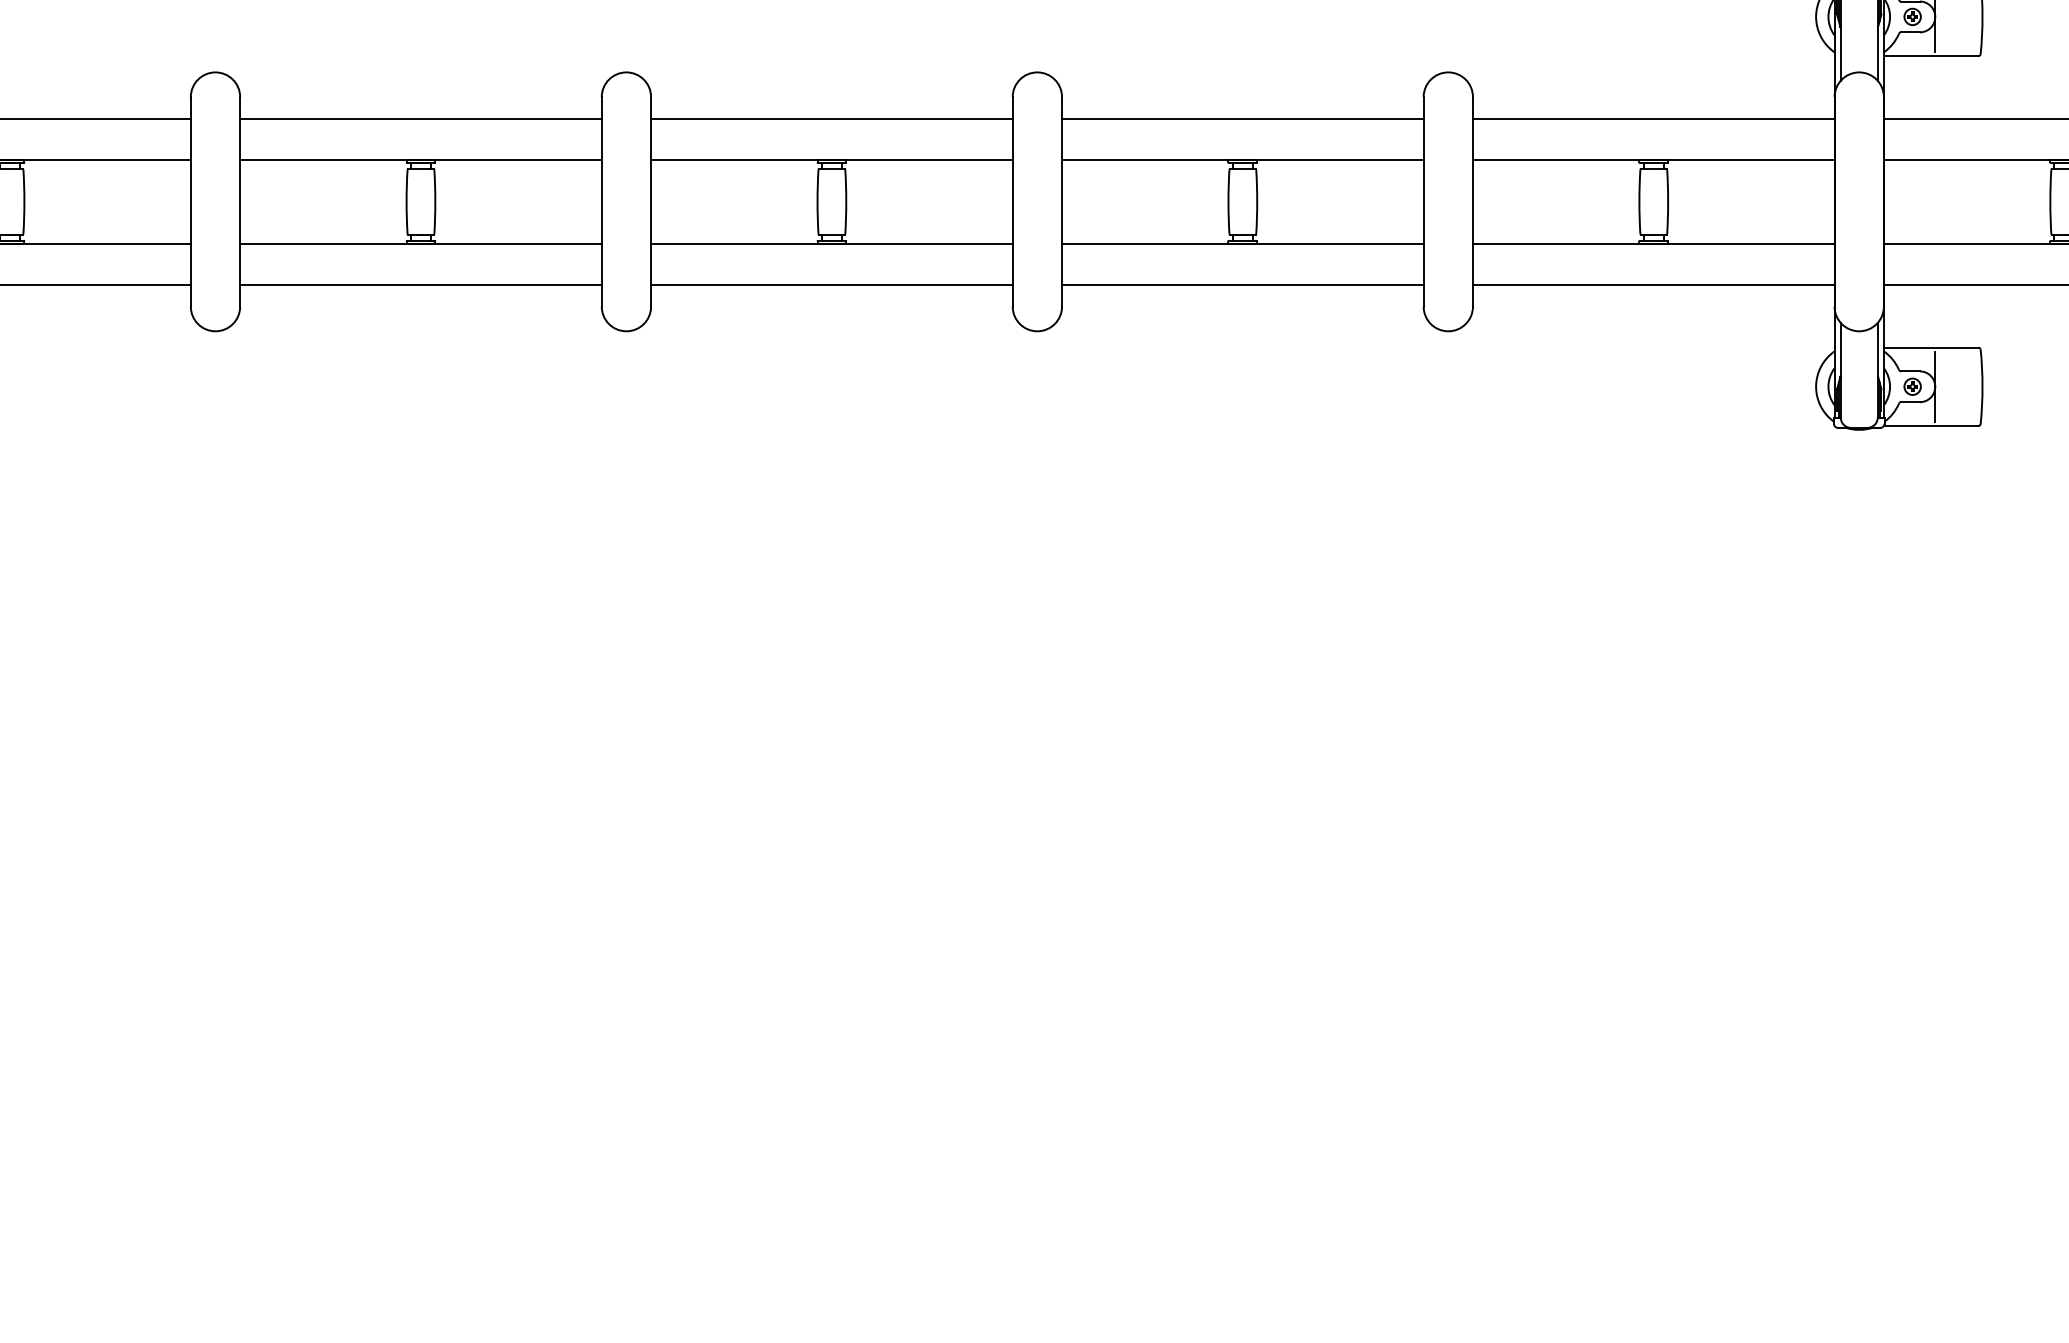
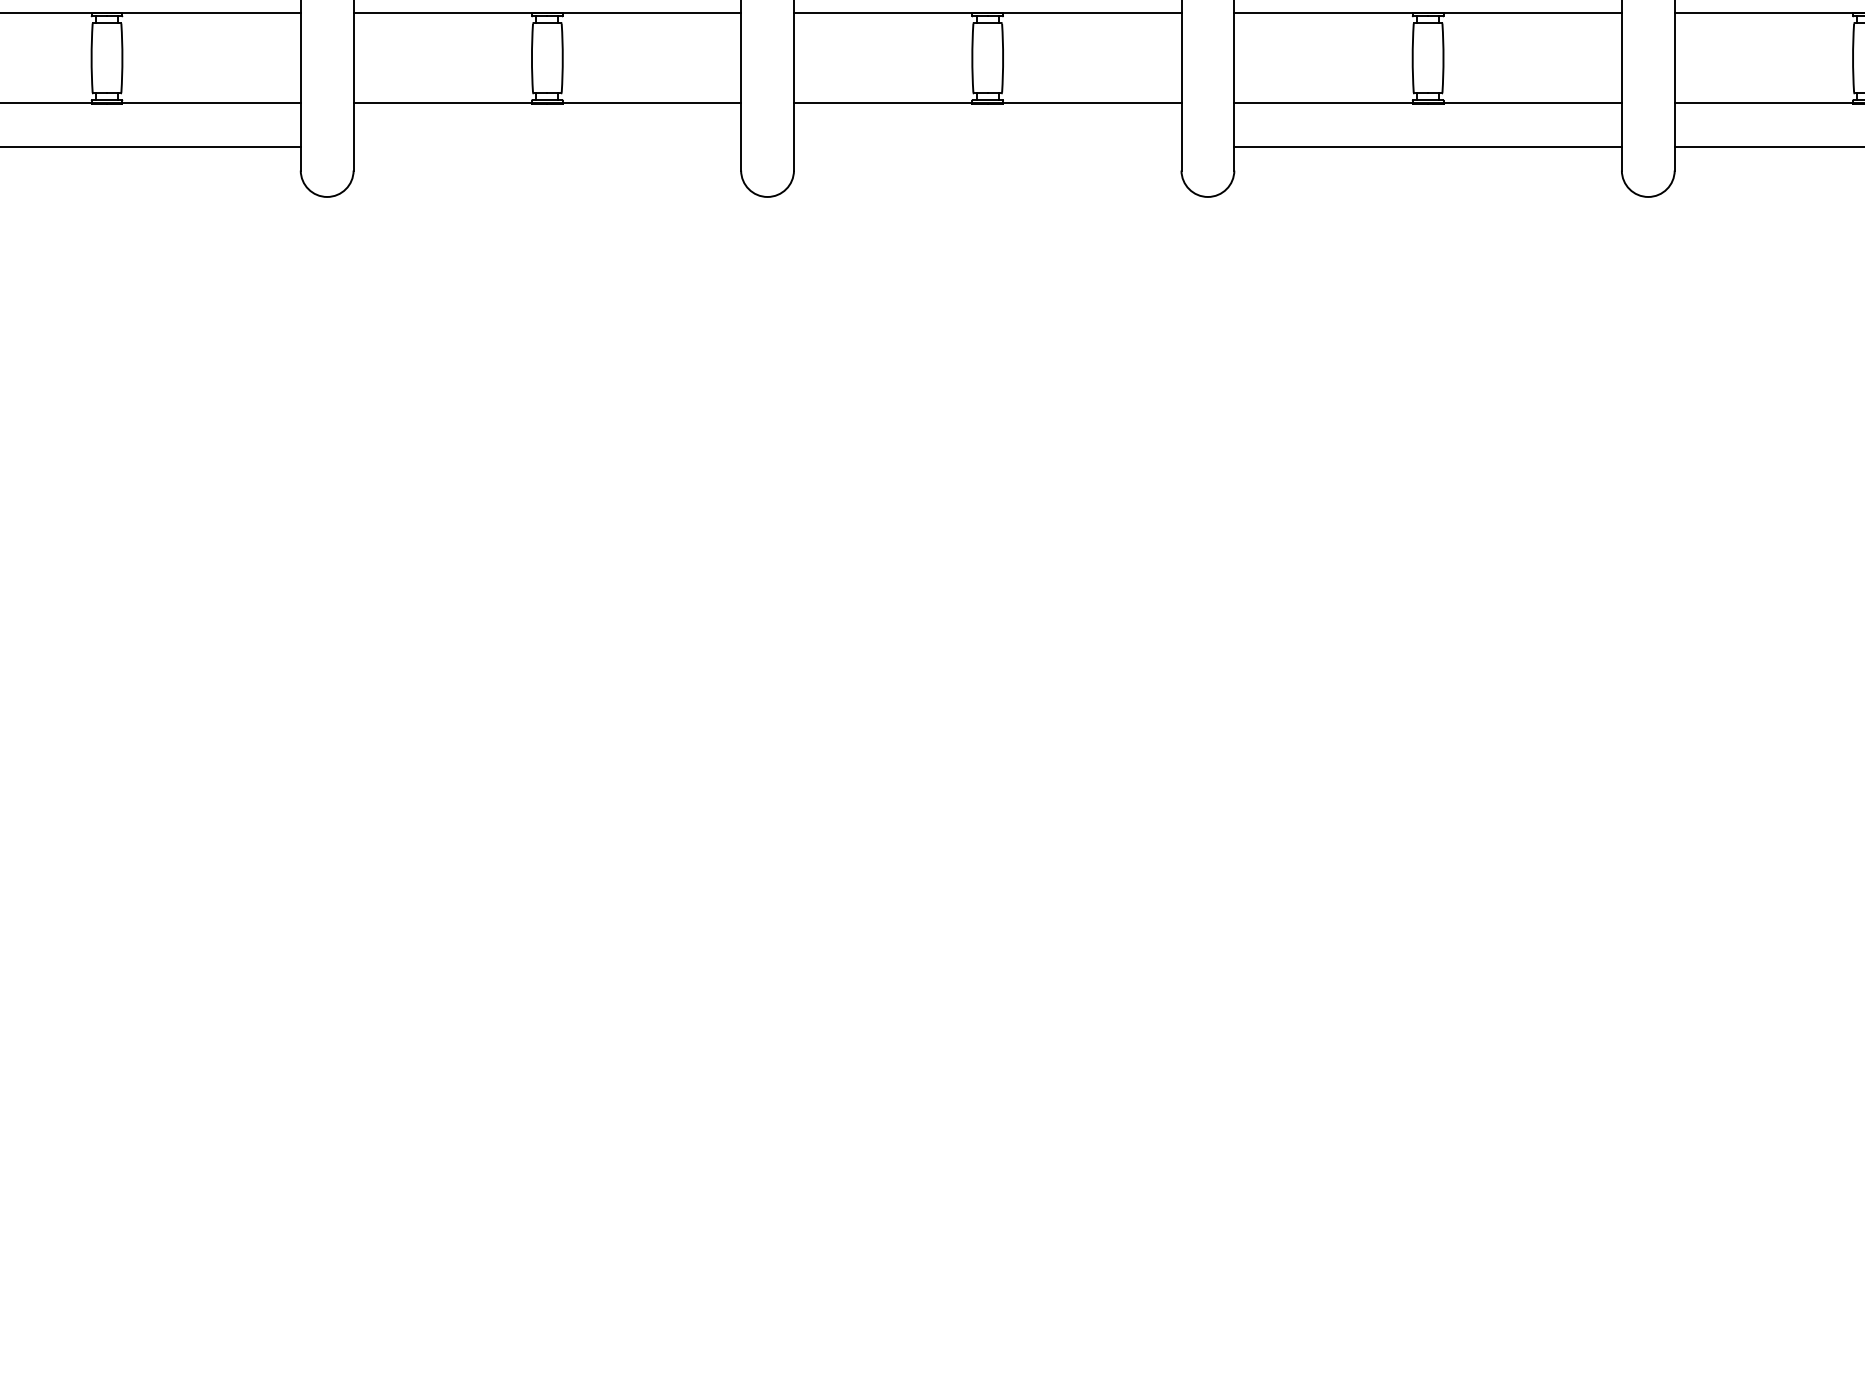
line: (420, 285) -> (546, 147), removed
line: (831, 285) -> (987, 147), removed

